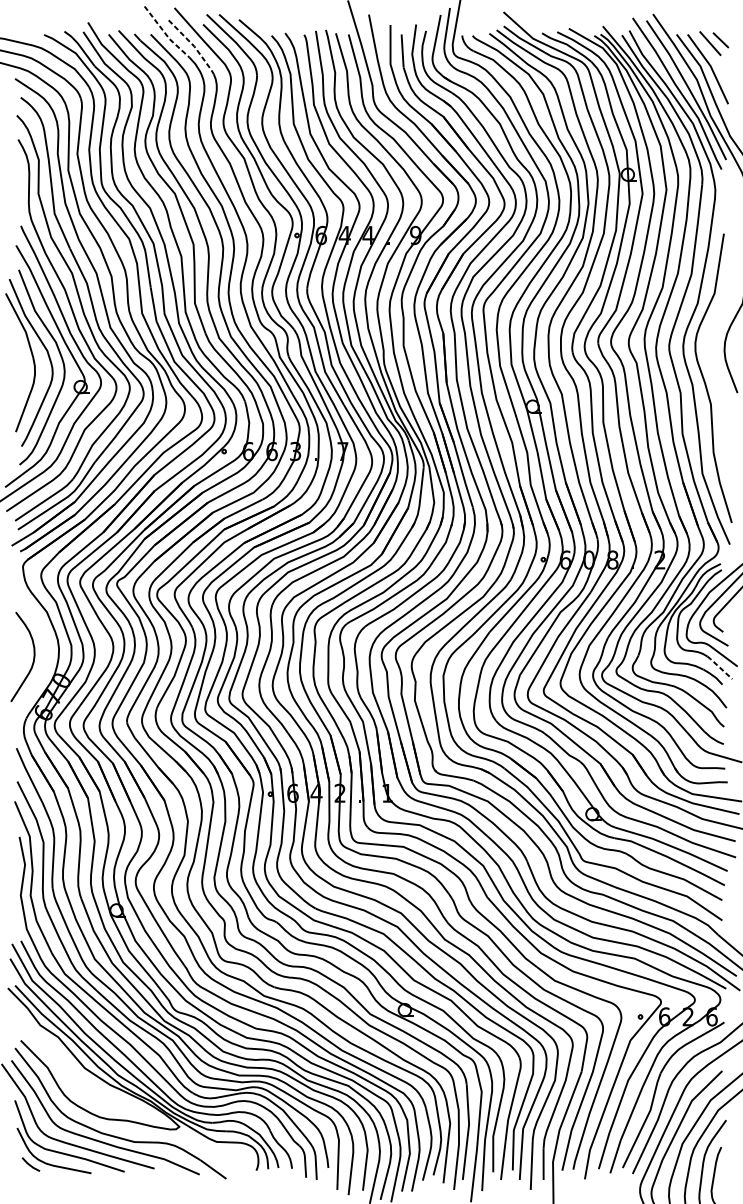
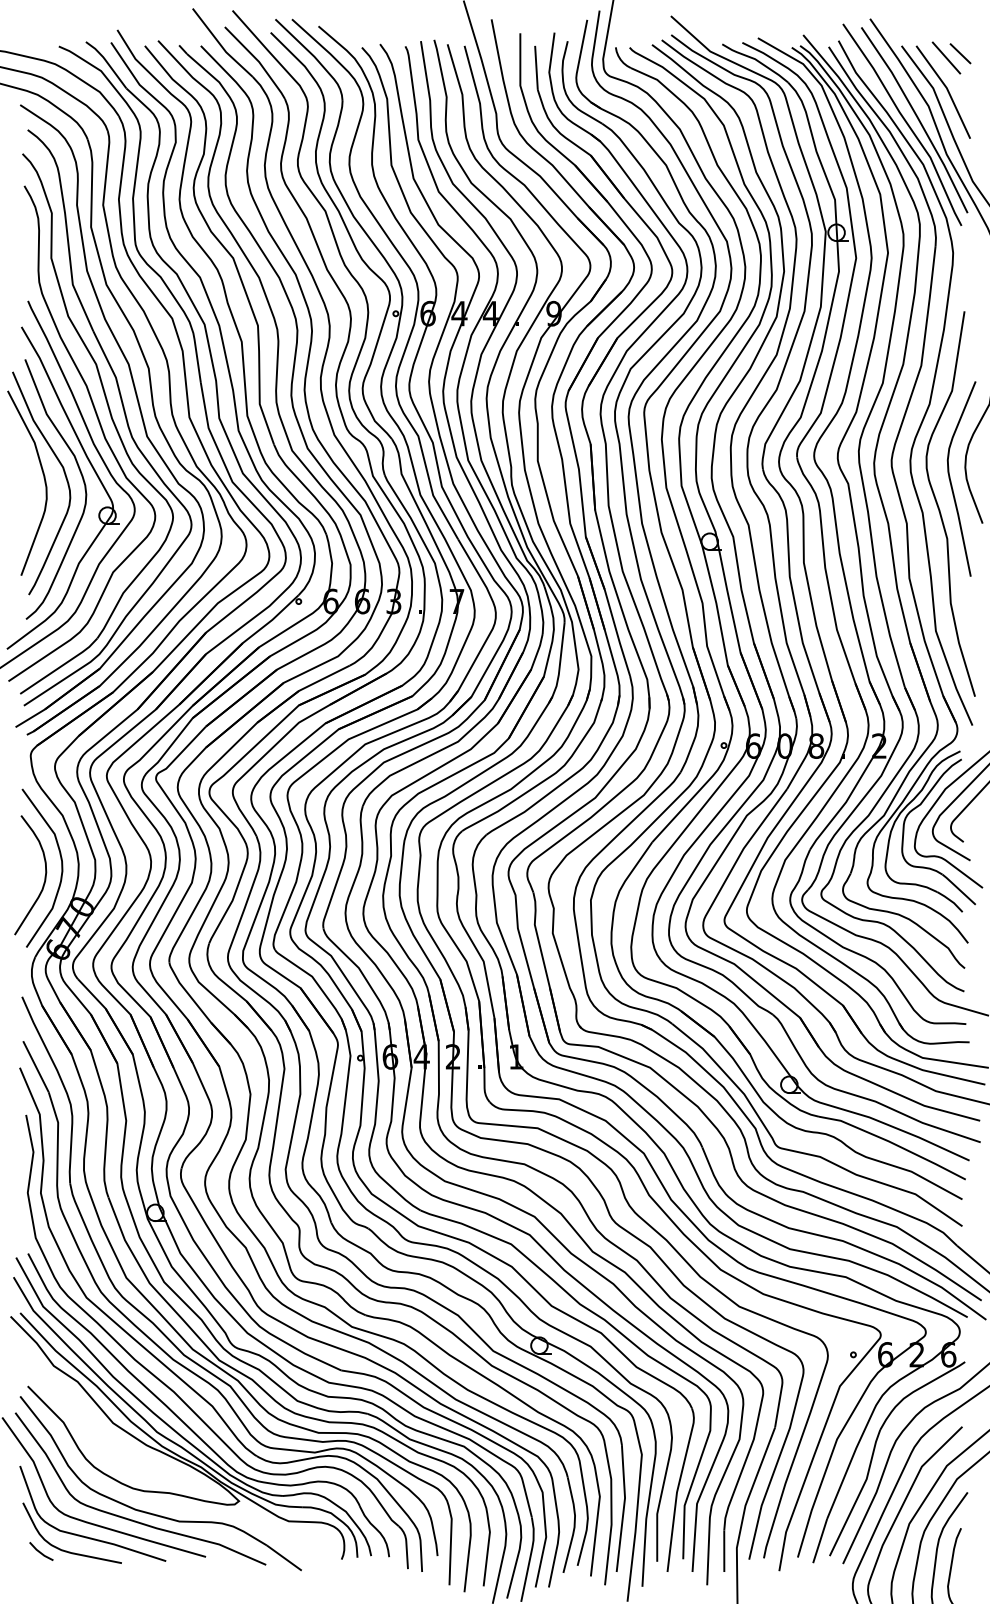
line: (166, 34) -> (221, 45), dashed -> solid
line: (194, 46) -> (259, 61), dashed -> solid
curve: (714, 360) -> (951, 480), added
curve: (46, 651) -> (61, 867), added
line: (719, 667) -> (958, 889), dashed -> solid

